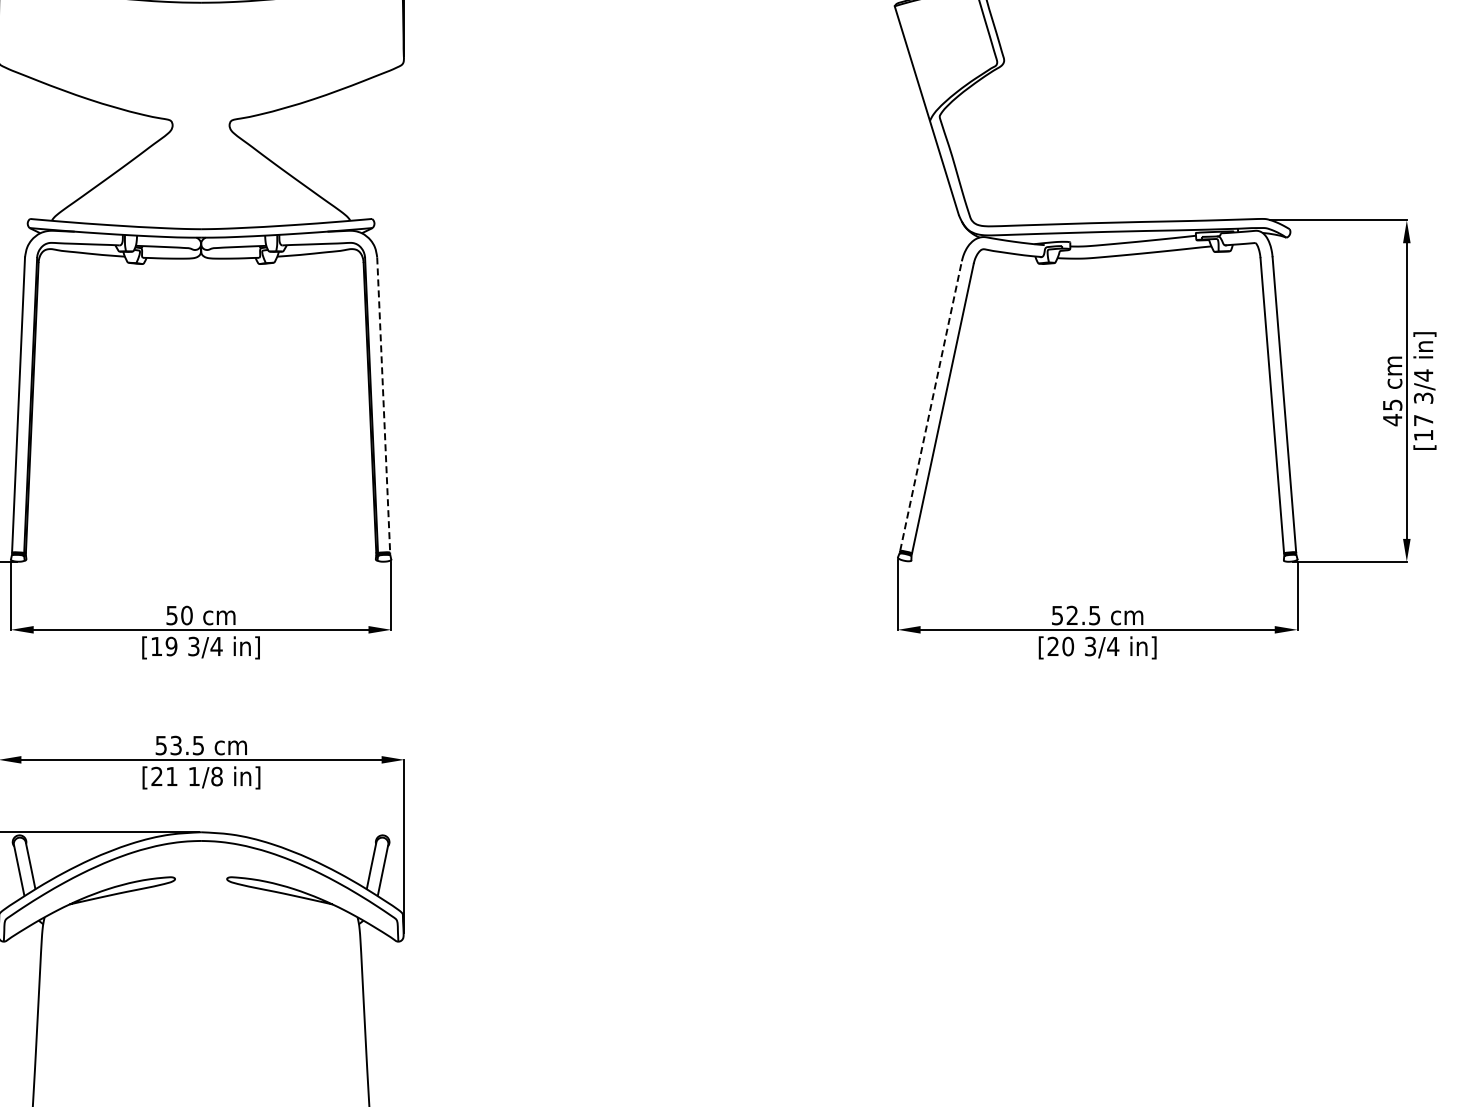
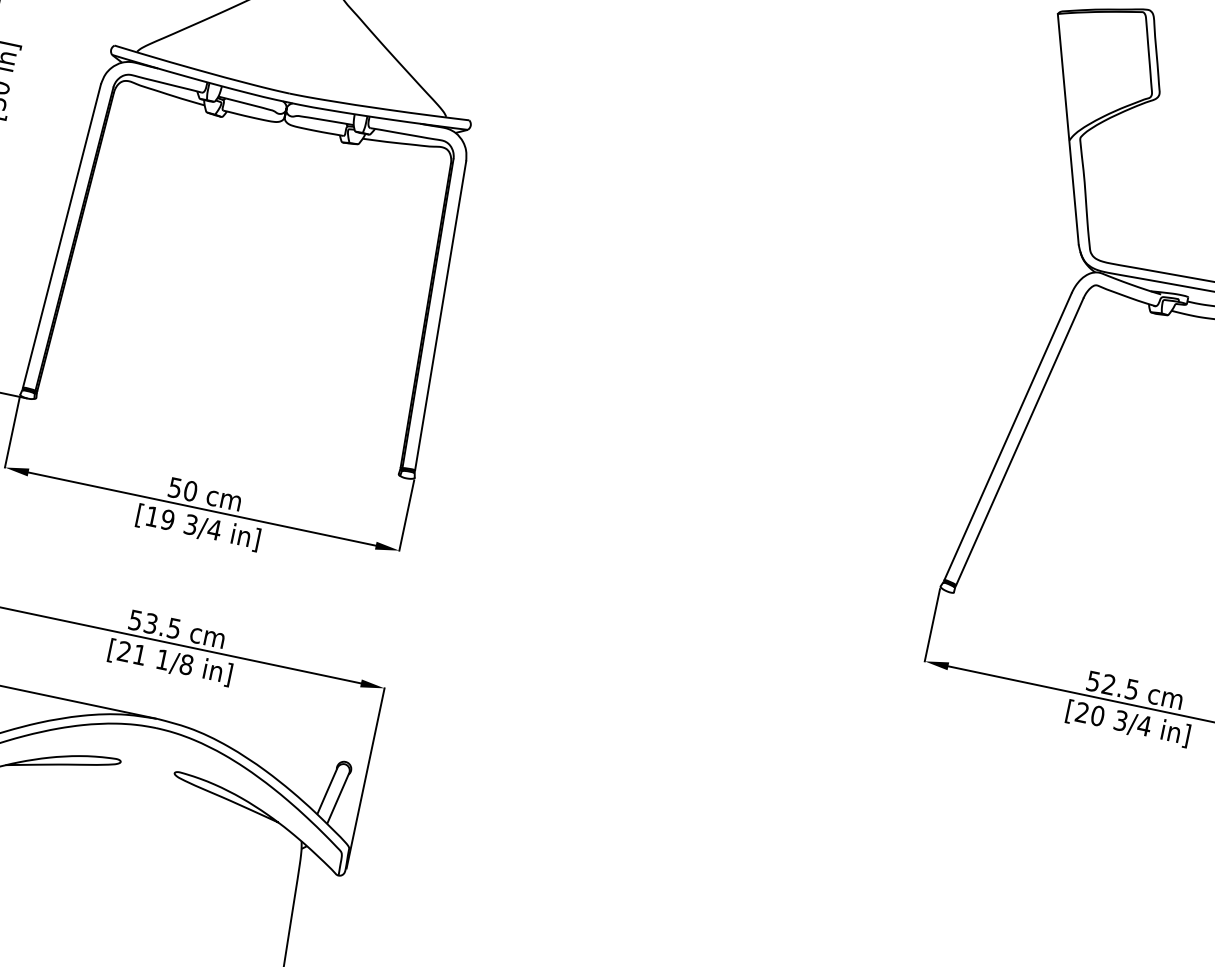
line: (383, 405) -> (440, 316), dashed -> solid
line: (931, 406) -> (1008, 437), dashed -> solid

